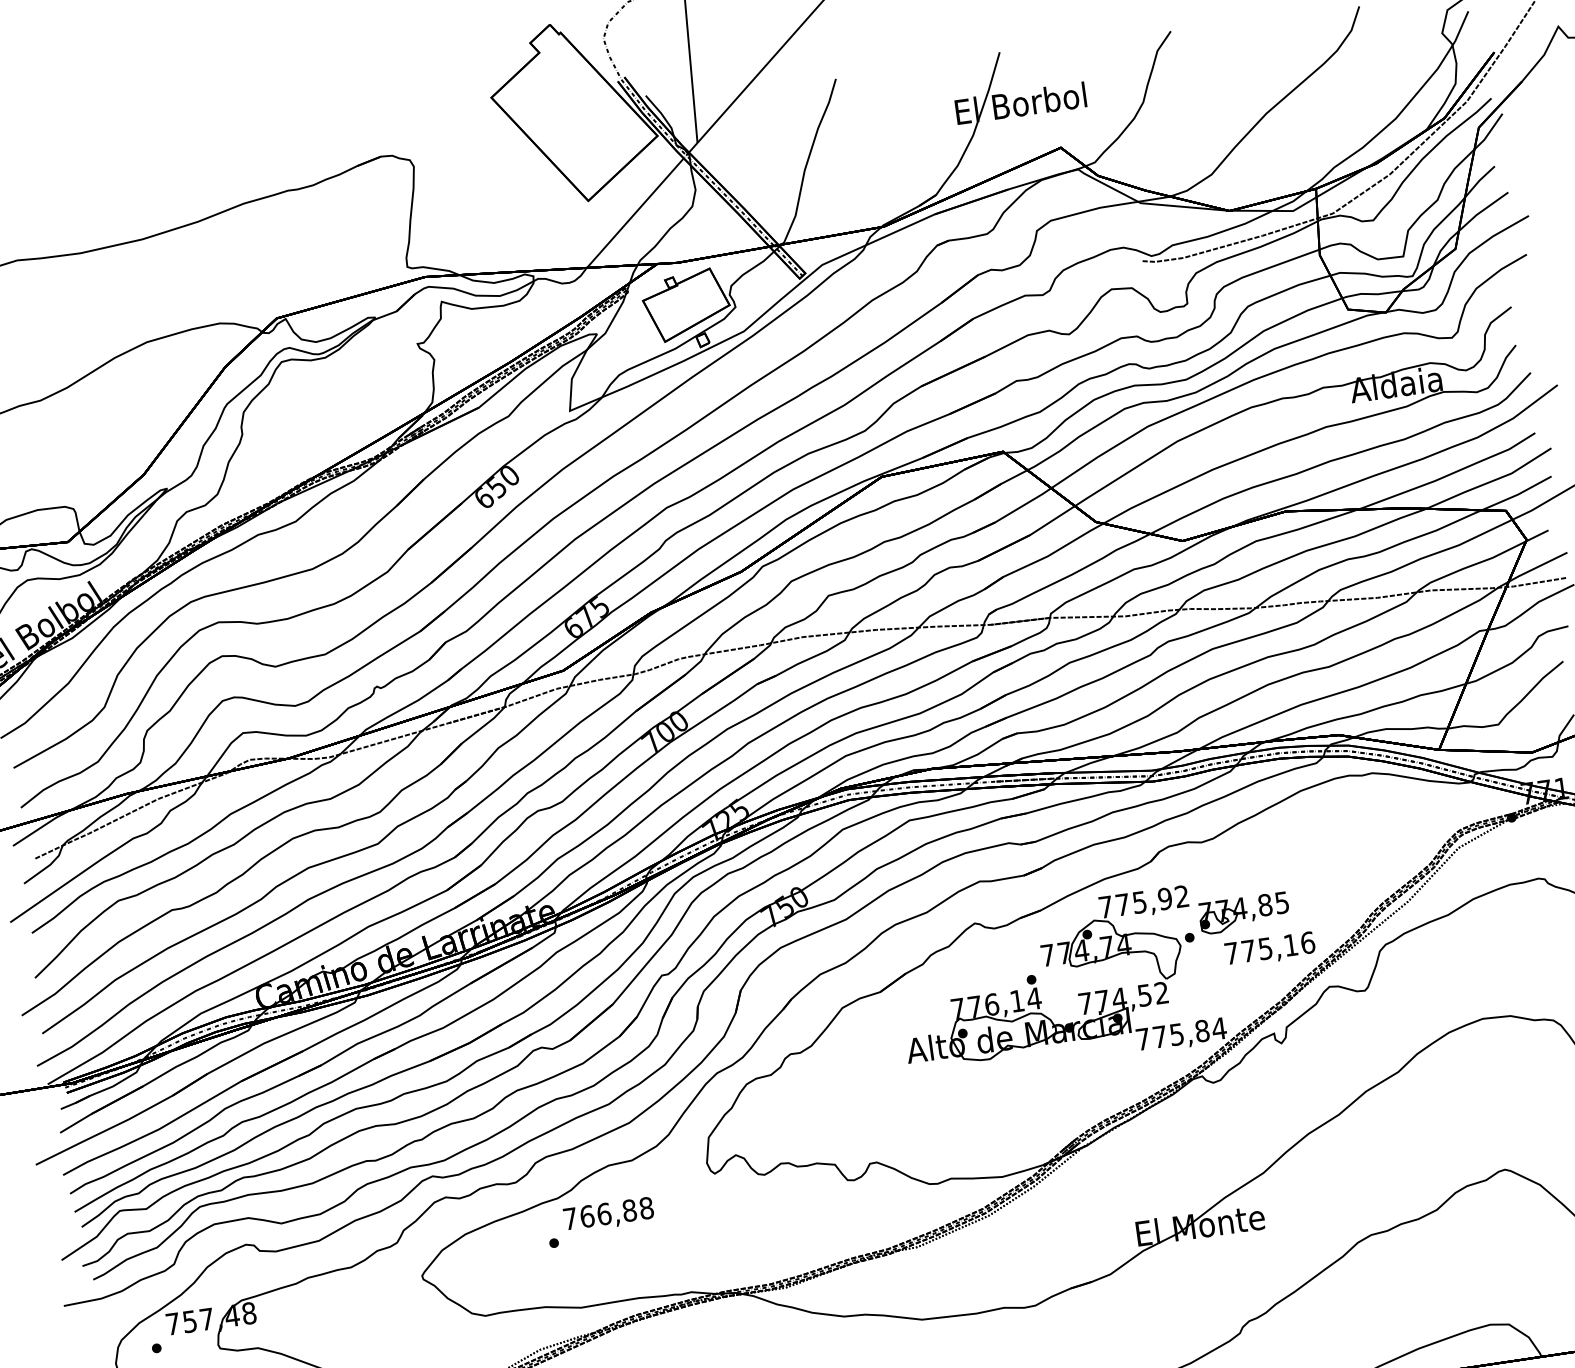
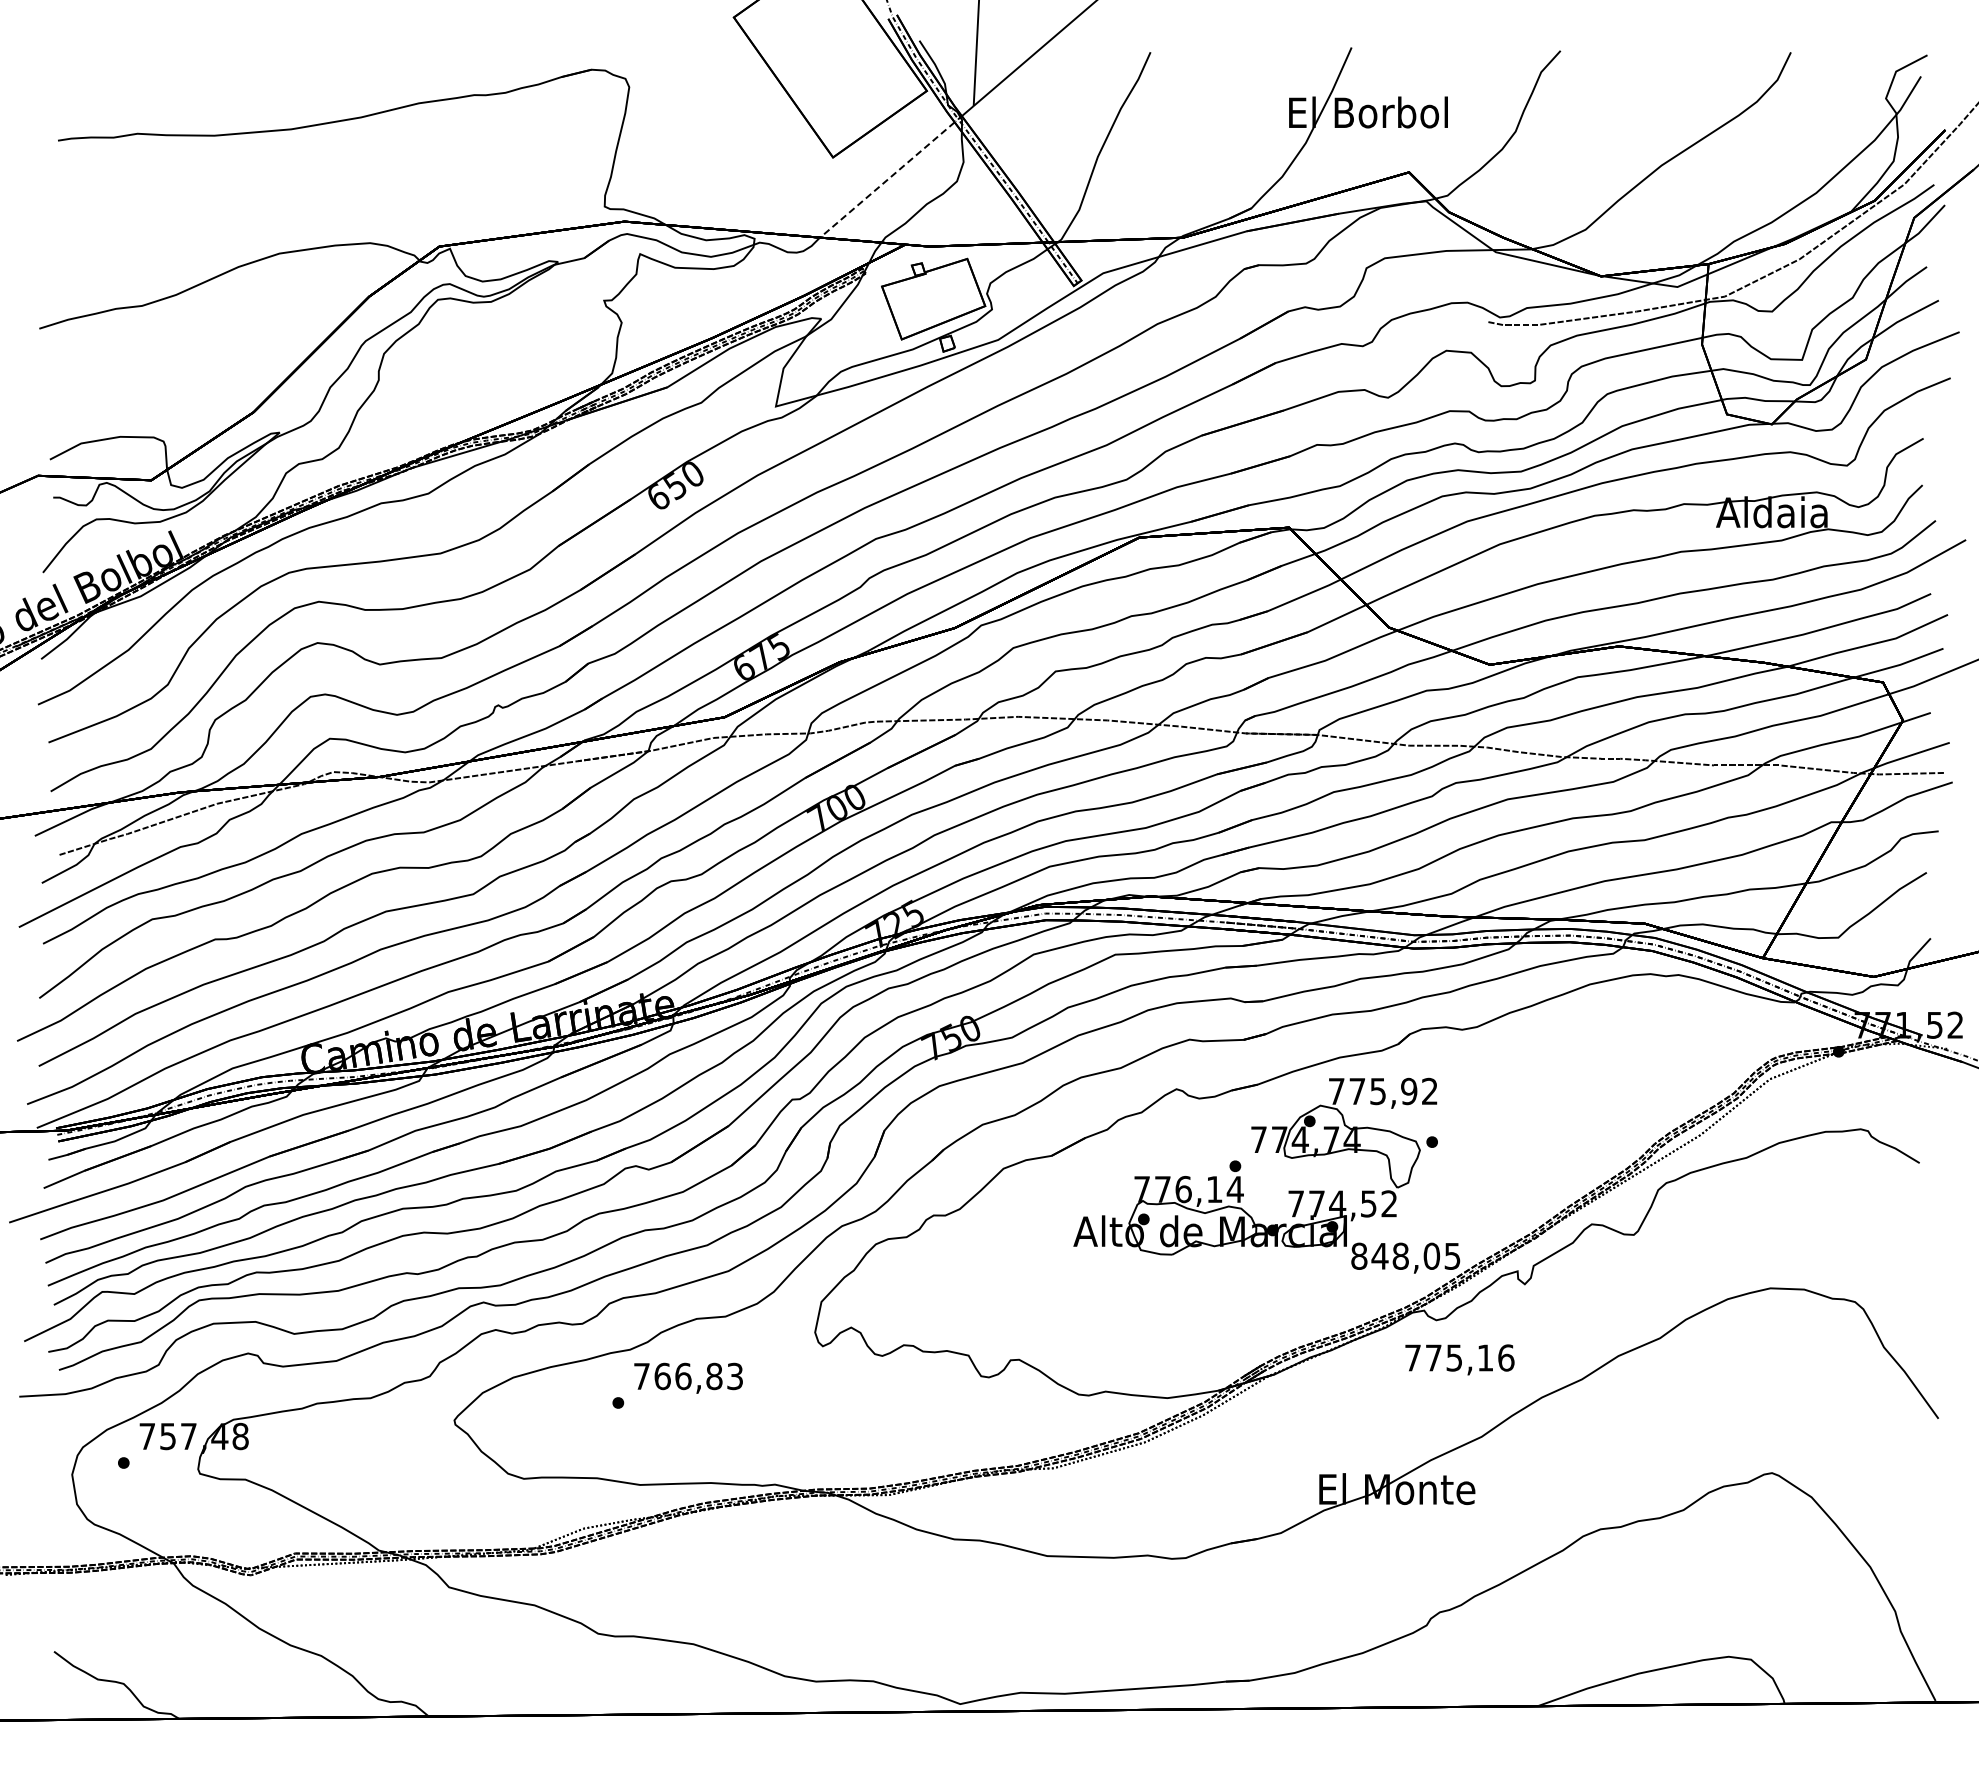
line: (634, 213) -> (886, 180), solid -> dashed
part: (1244, 912) -> (1501, 1121), removed
text: (1269, 949) -> (1459, 1359), moved
text: (1181, 1033) -> (1406, 1255), 775,84 -> 848,05
text: (646, 1208) -> (735, 1376), 766,88 -> 766,83

